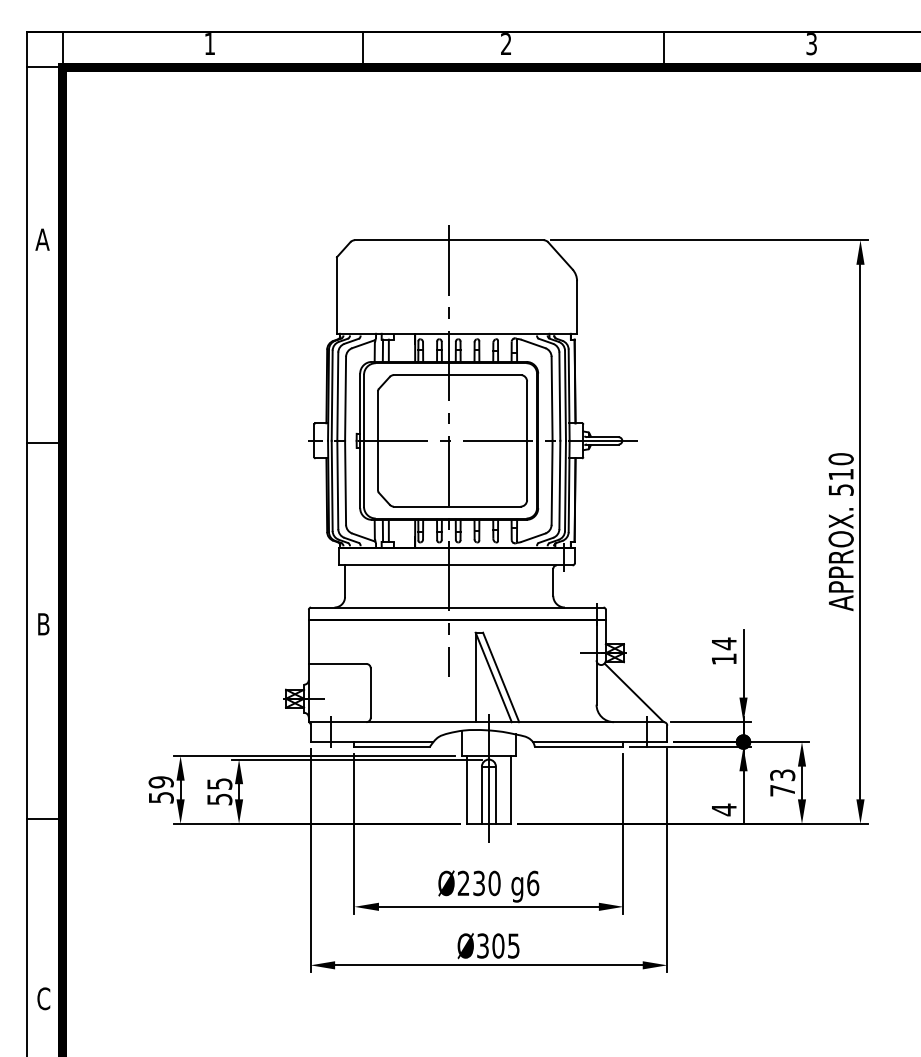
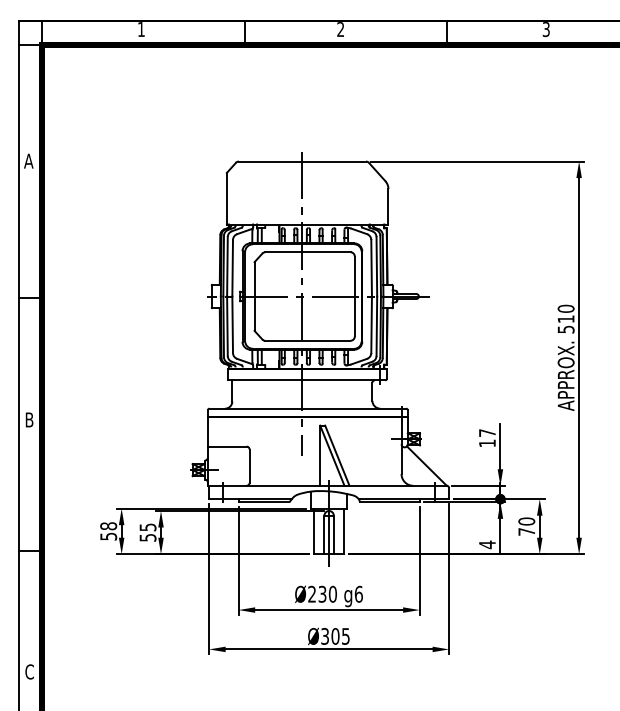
text: (724, 642) -> (487, 432), 14 -> 17
text: (782, 775) -> (526, 521), 73 -> 70
text: (161, 782) -> (108, 526), 59 -> 58

